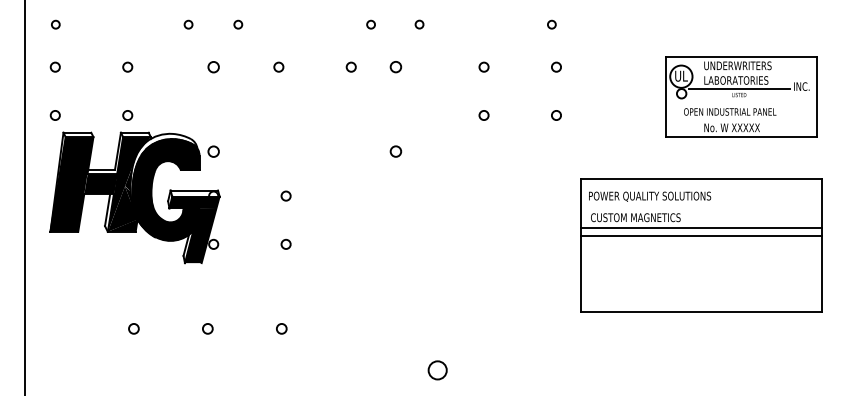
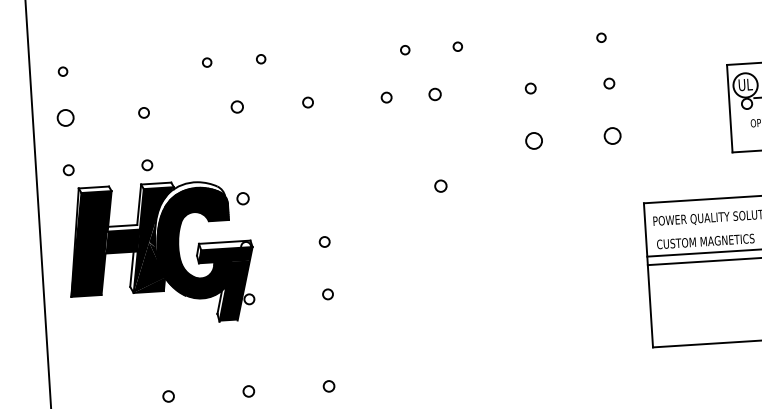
circle: (54, 66) -> (64, 117), size x1.6
circle: (483, 115) -> (533, 141), size x1.6
circle: (556, 115) -> (612, 136), size x1.6

